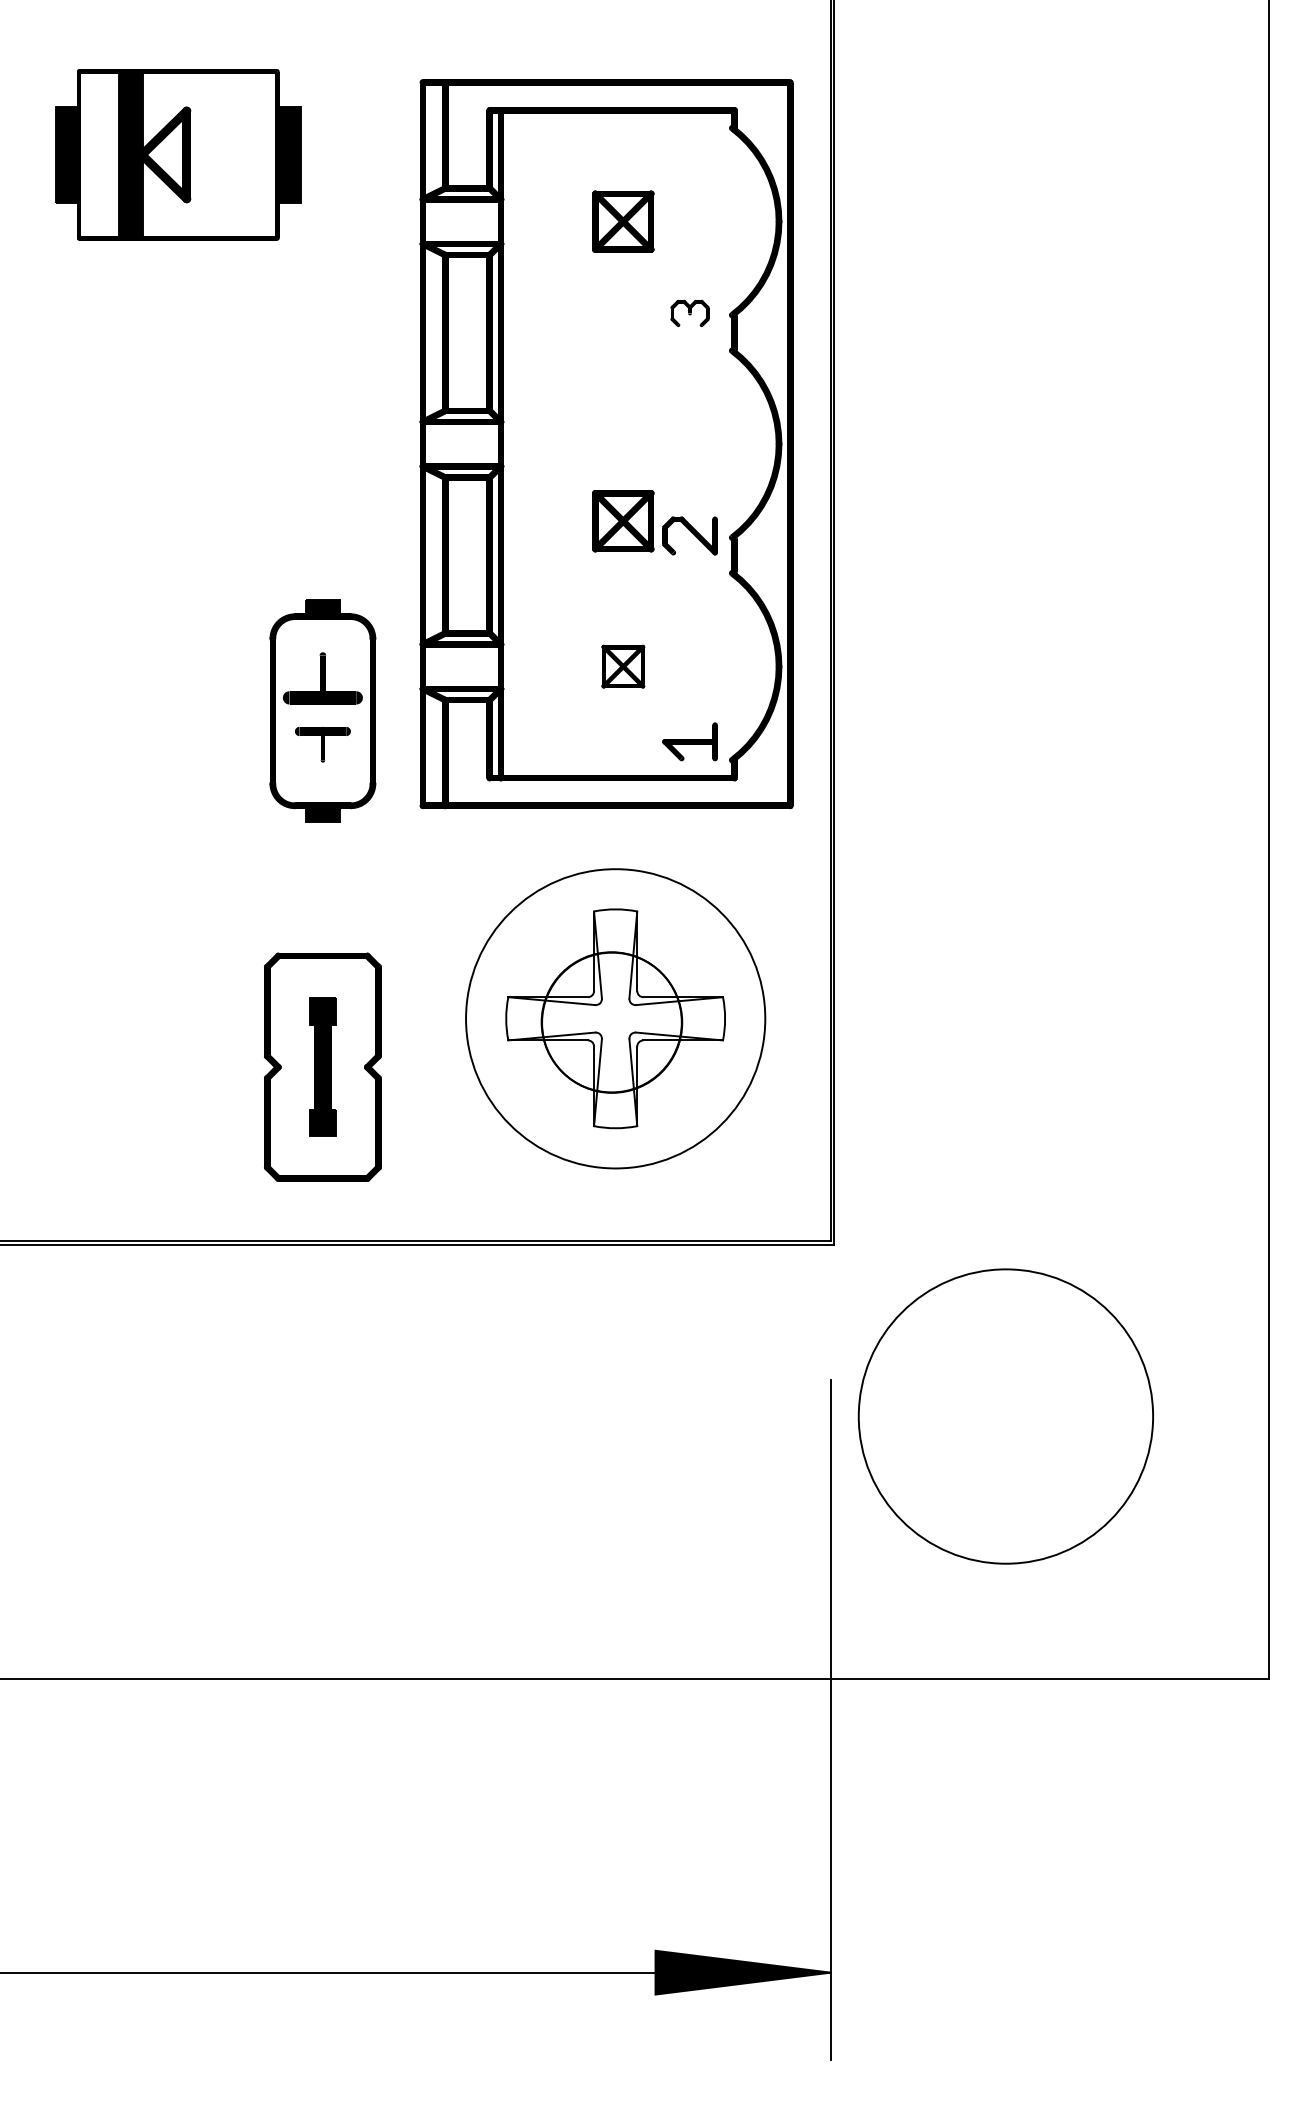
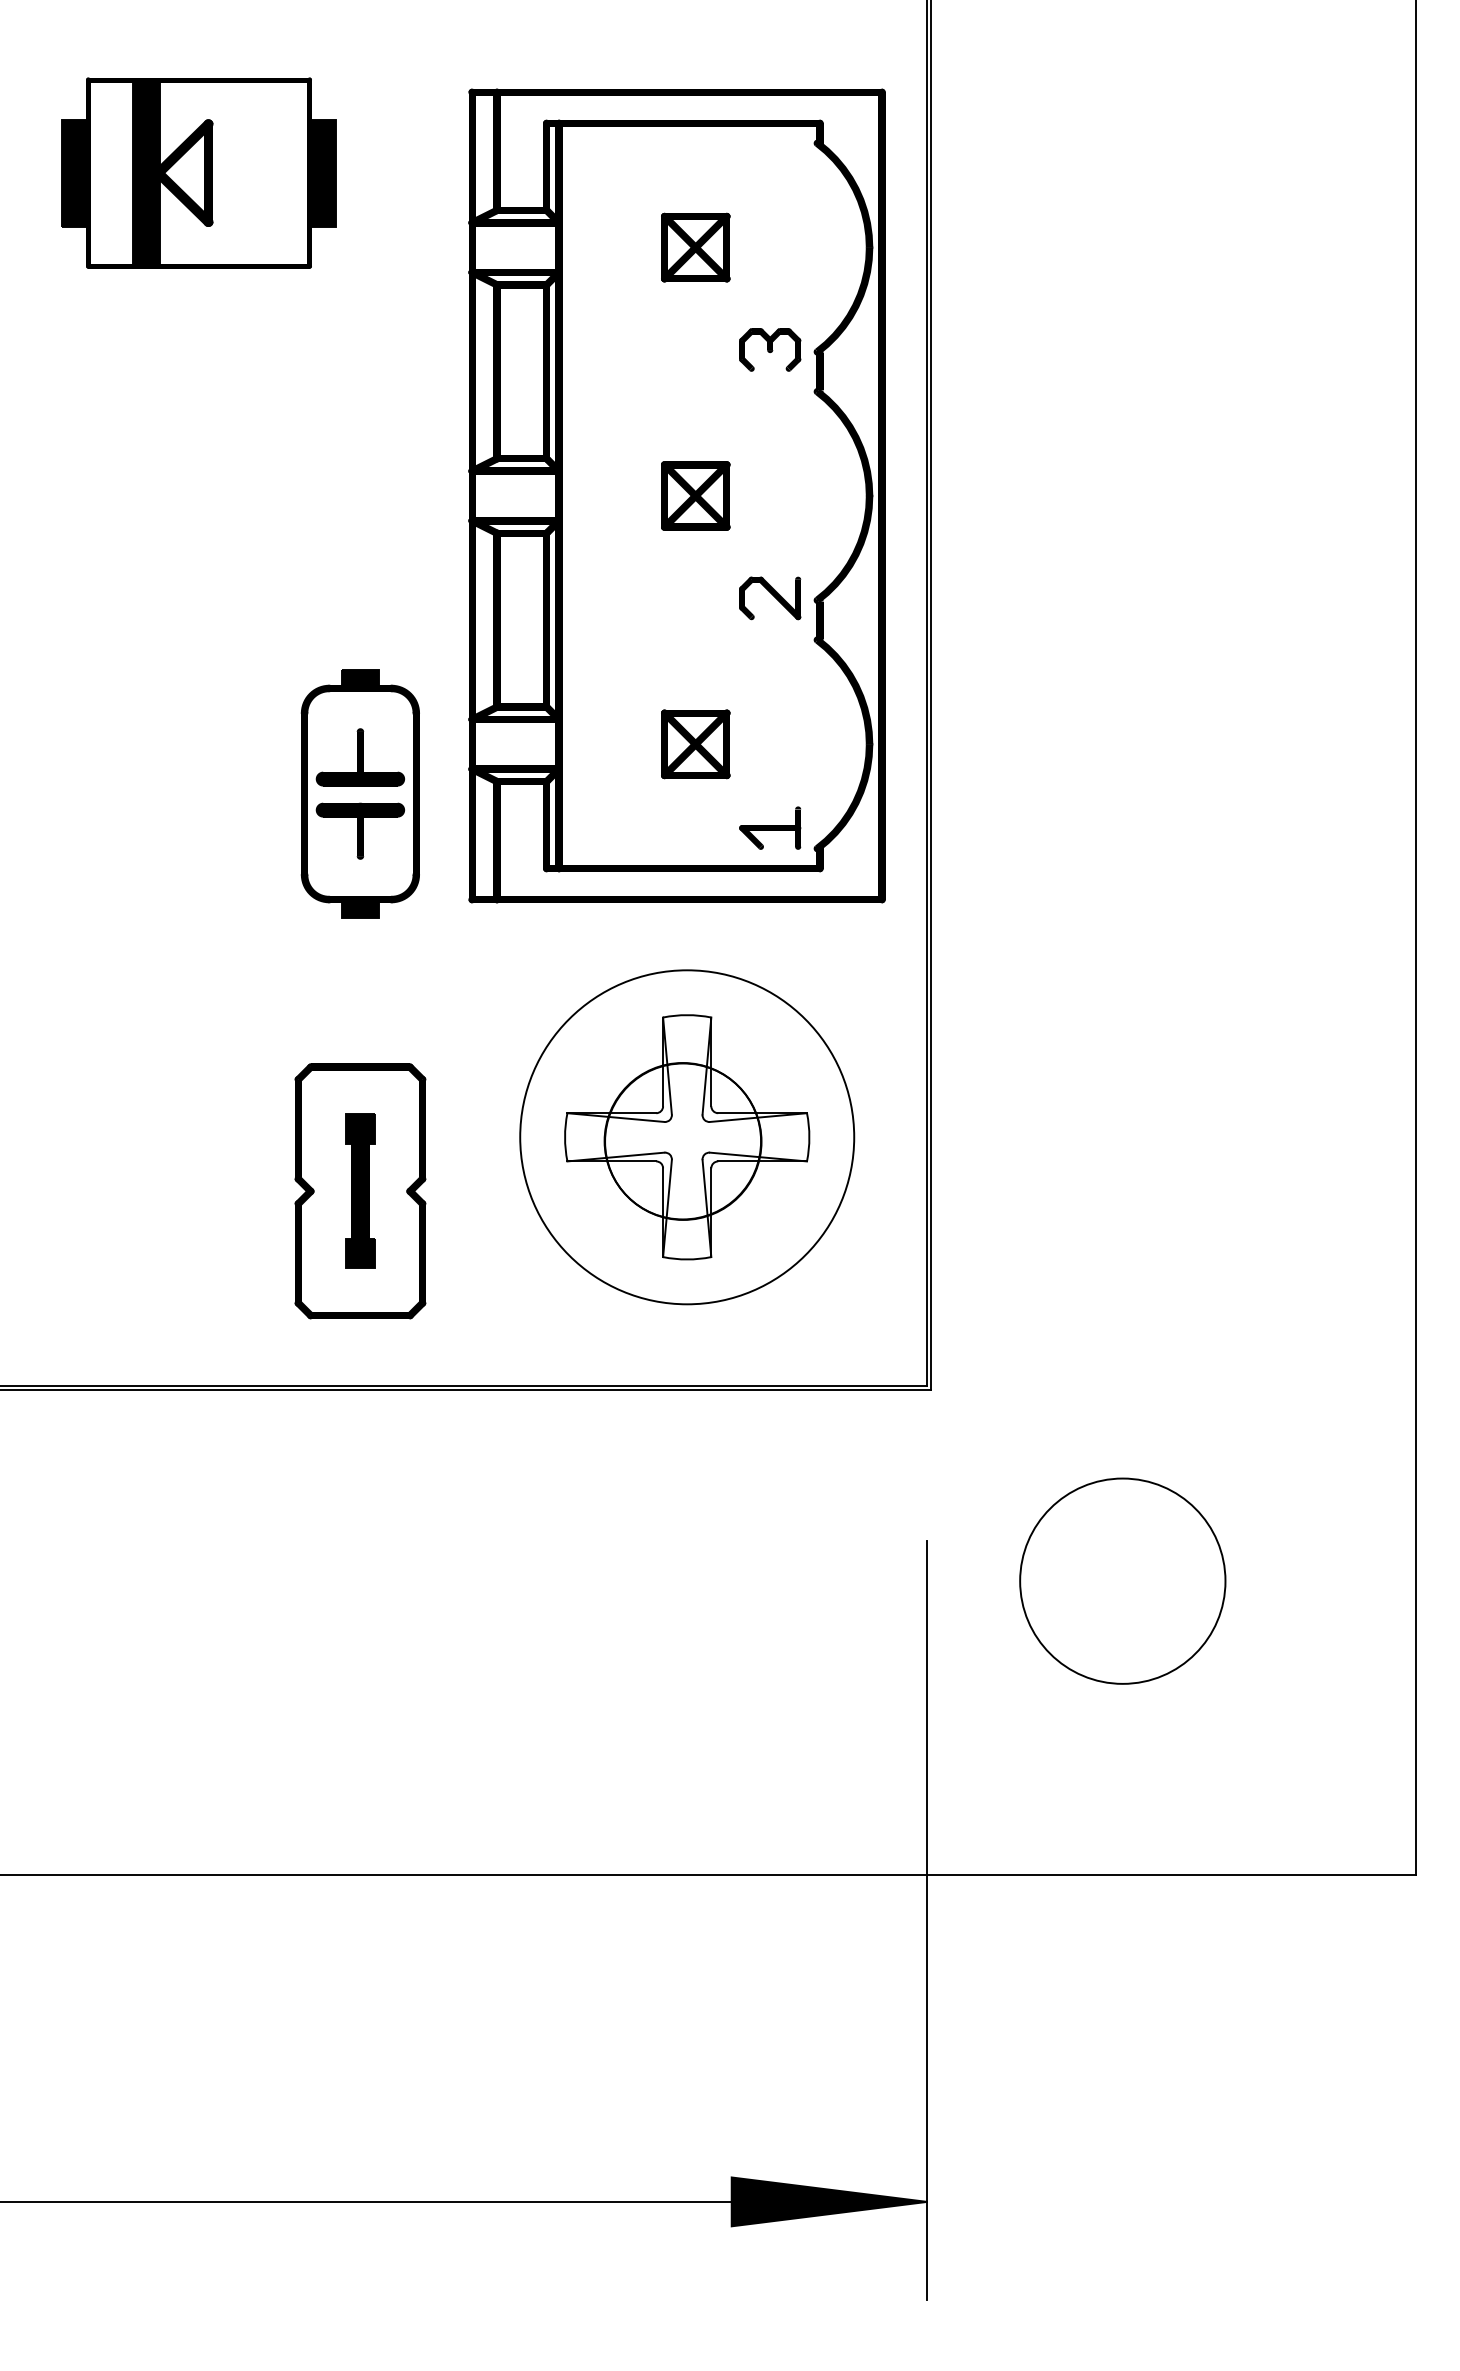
part: (689, 313) -> (769, 350), size x1.43
part: (623, 521) -> (695, 496), moved
part: (623, 666) -> (695, 744), size x1.43
part: (322, 744) -> (360, 831), size x1.43
circle: (1005, 1416) -> (1122, 1581), size x0.62

